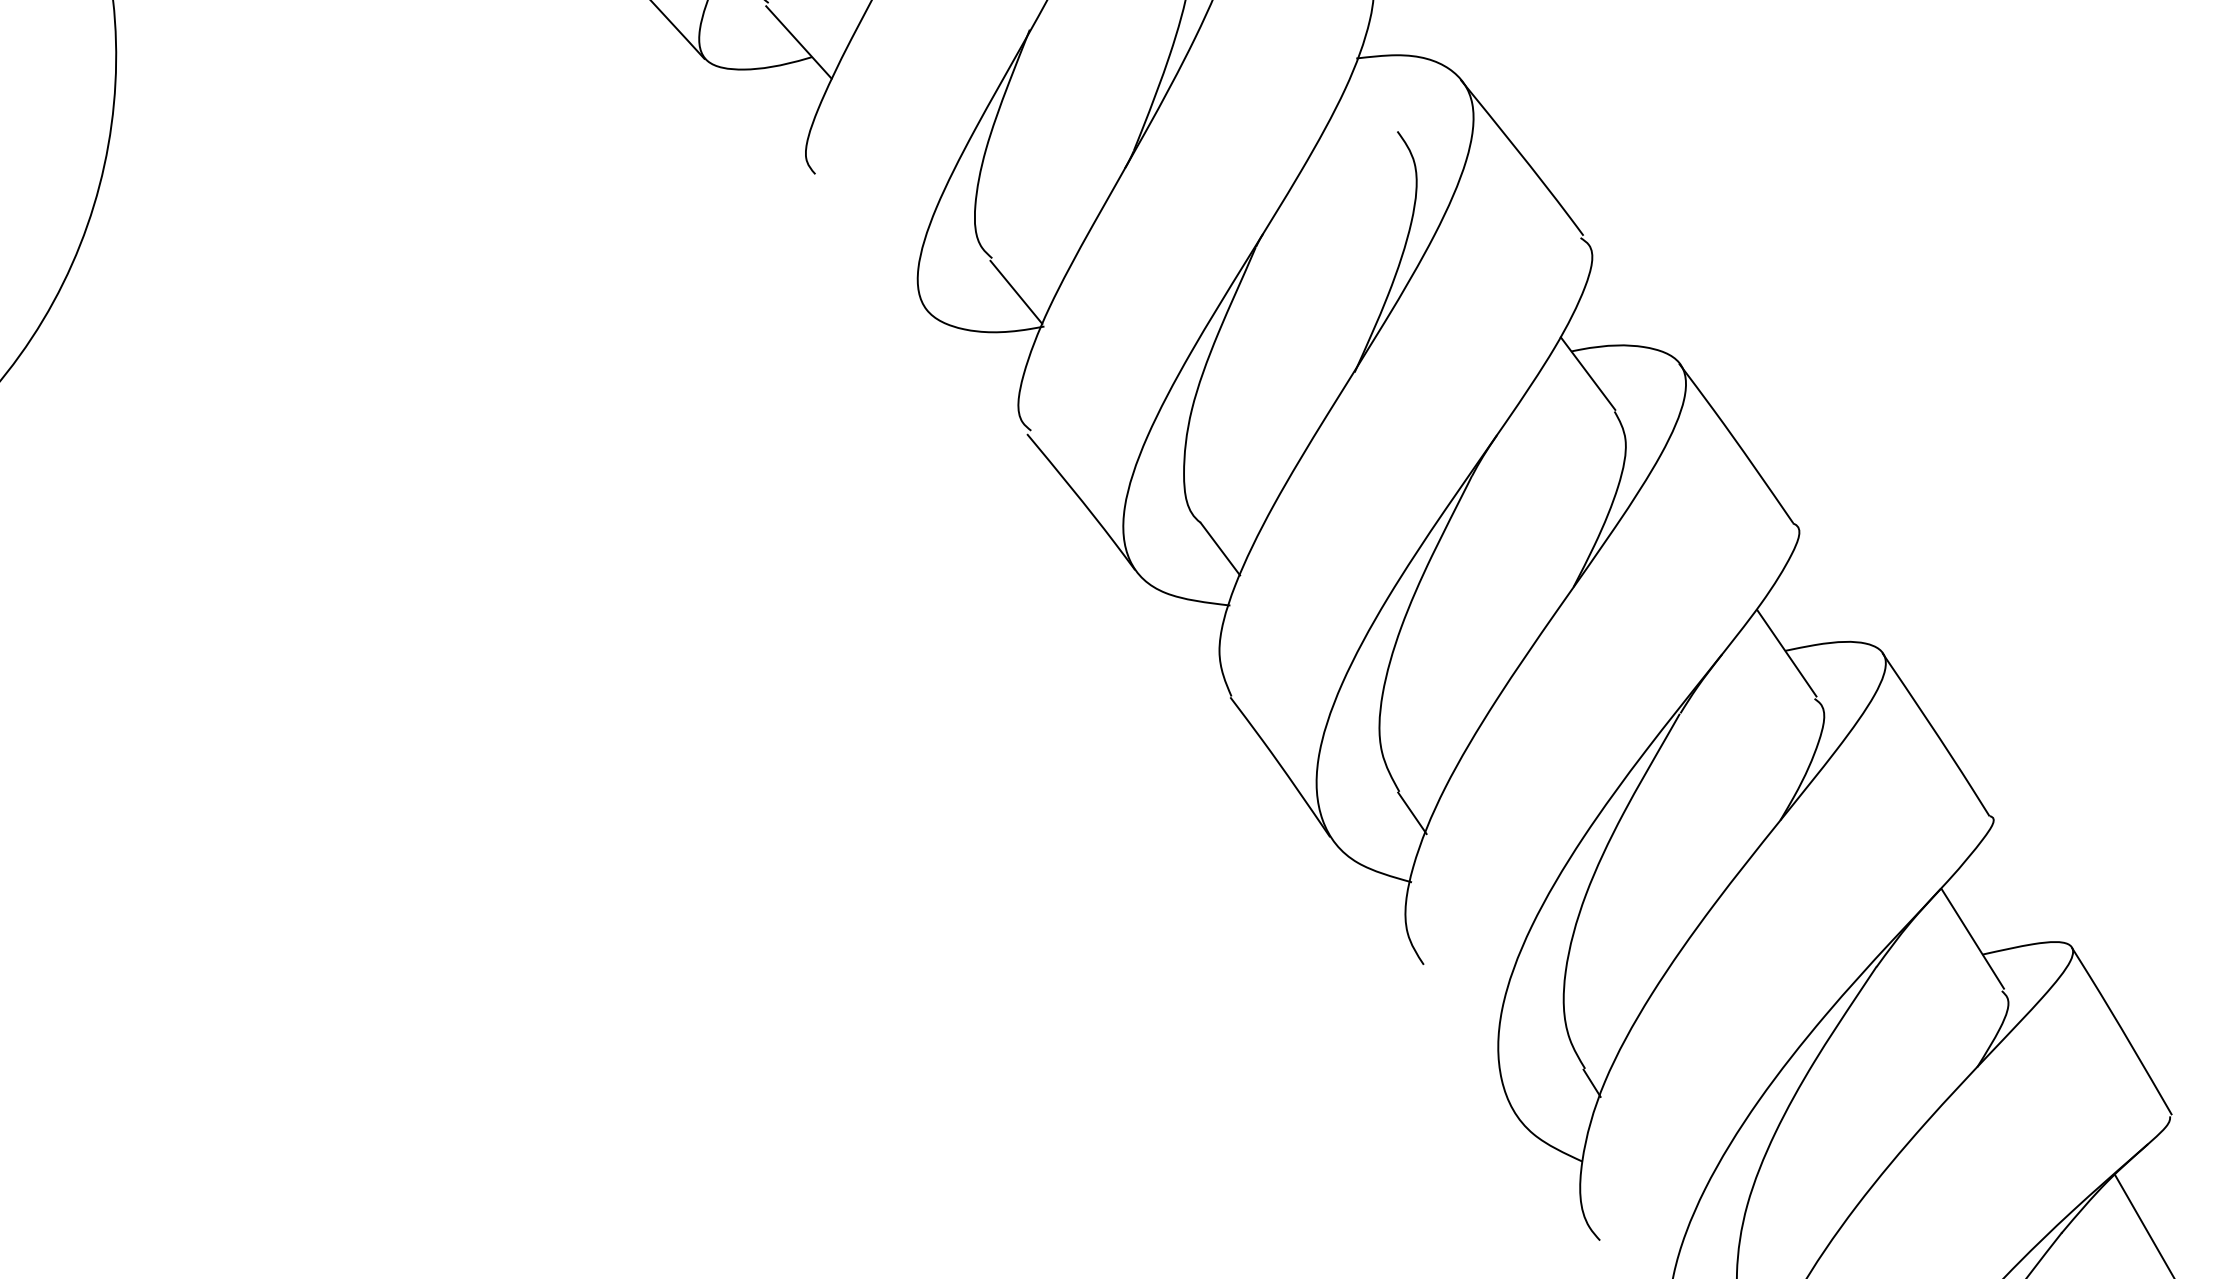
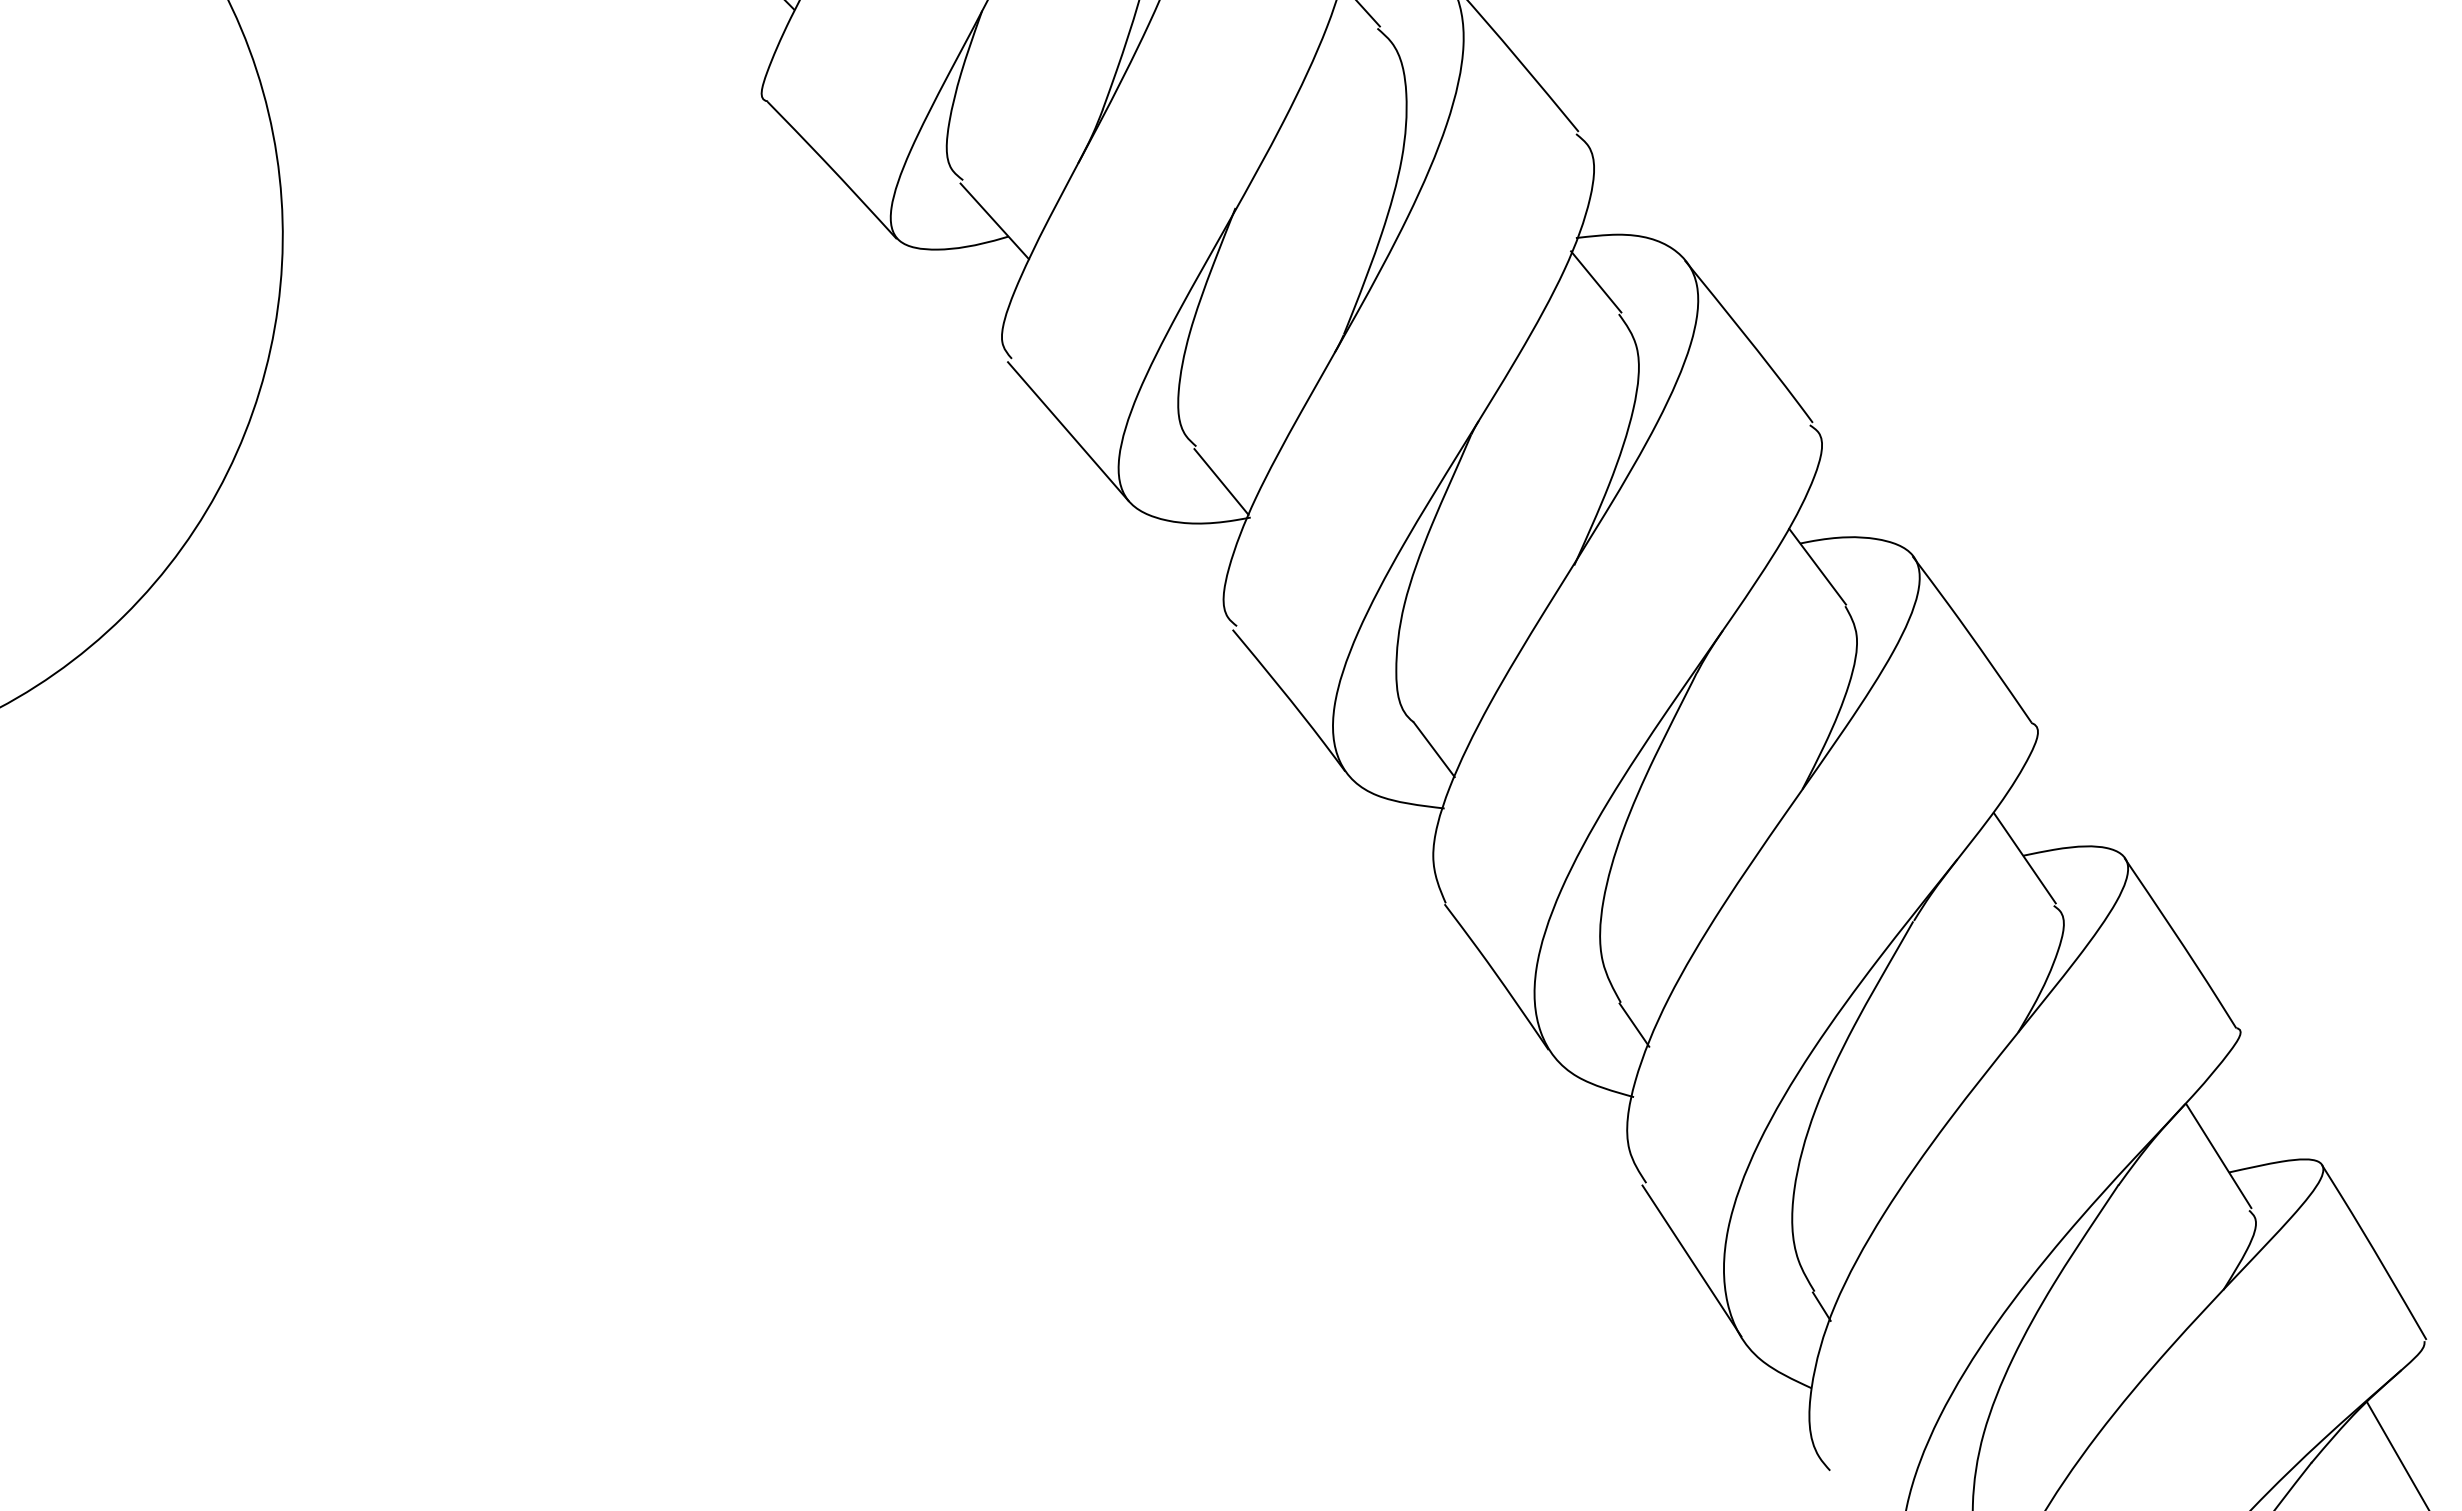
line: (1376, 100) -> (1596, 281), added
line: (869, 243) -> (1068, 431), added
line: (1467, 1039) -> (1691, 1260), added

